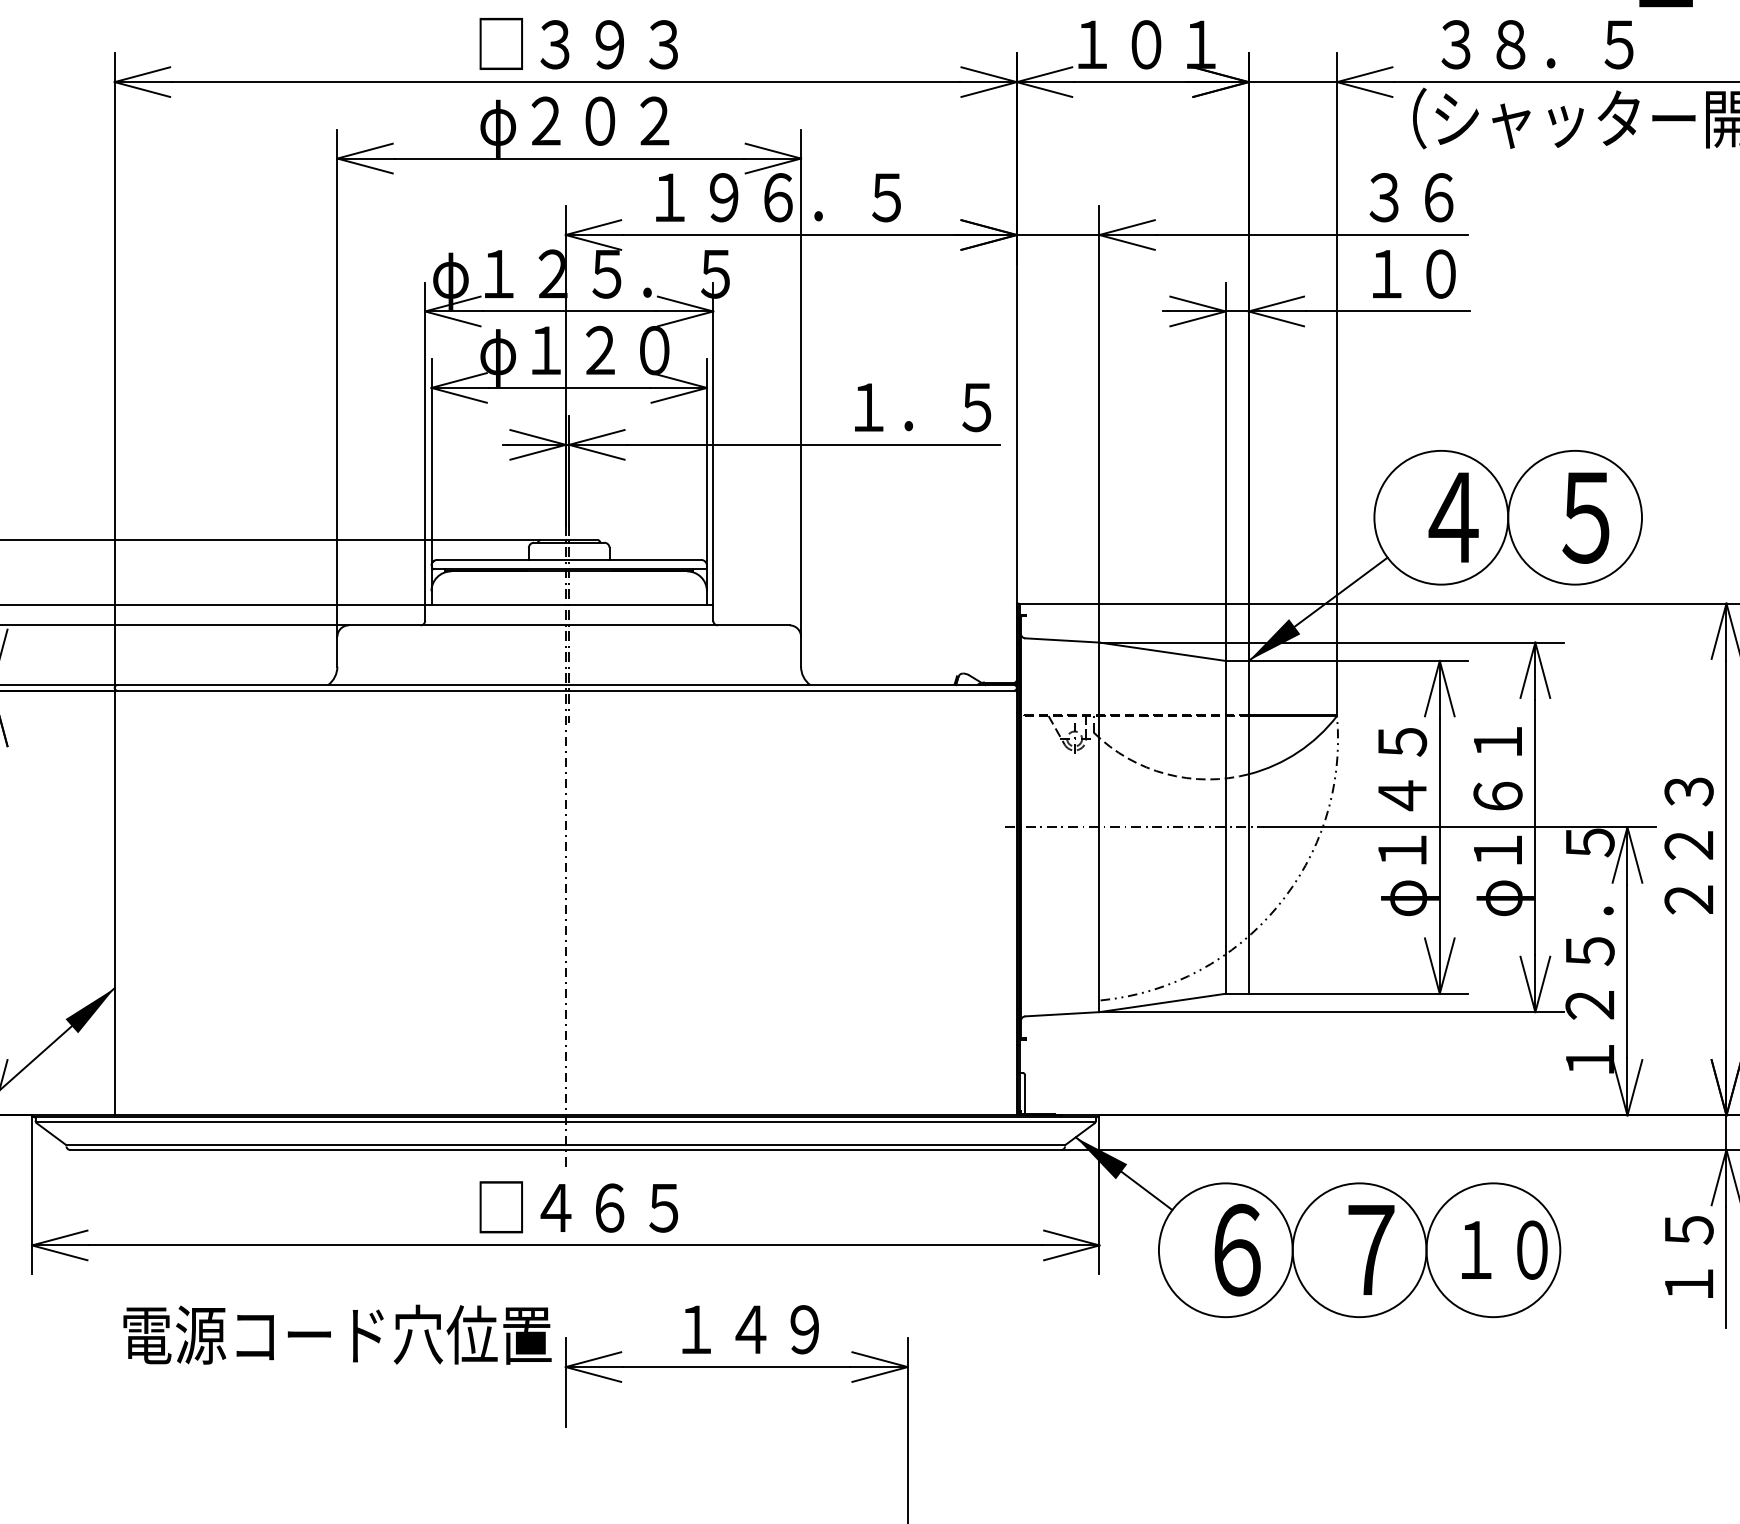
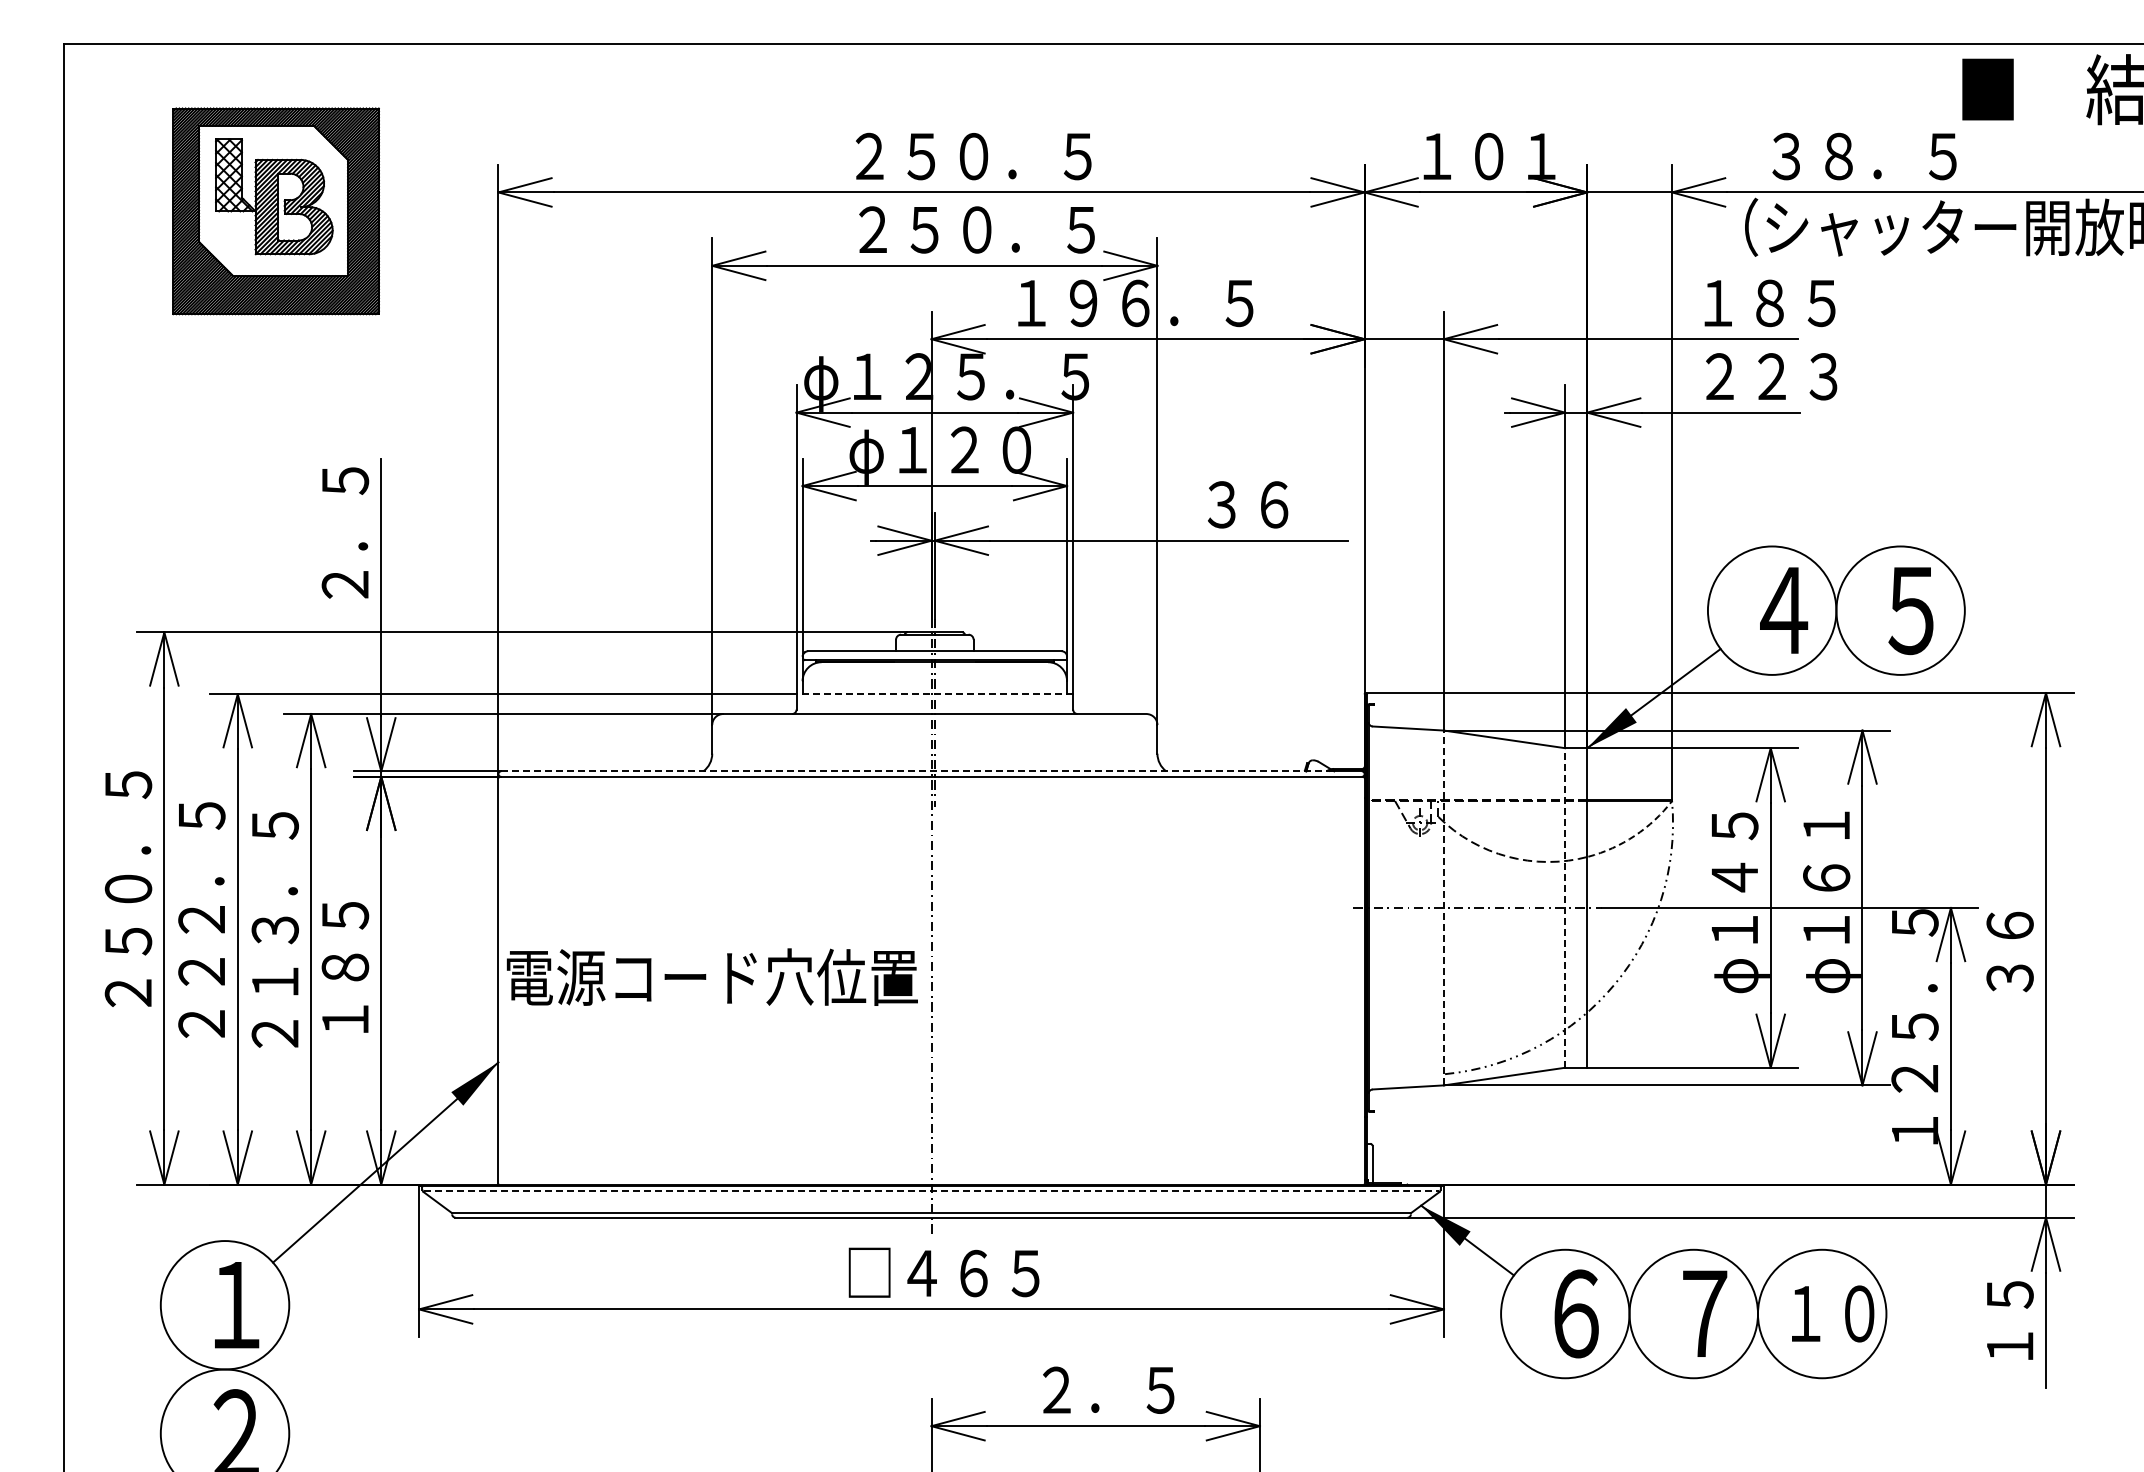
text: (605, 43) -> (969, 155), □３９３ -> ２５０．５
text: (607, 126) -> (971, 235), φ２０２ -> ２５０．５
text: (1438, 197) -> (1769, 303), ３６ -> １８５
text: (1440, 273) -> (1771, 376), １０ -> ２２３
text: (921, 407) -> (1273, 504), １．５ -> ３６
line: (568, 605) -> (934, 694), solid -> dashed
line: (551, 685) -> (917, 771), solid -> dashed
arc: (1297, 751) -> (1634, 835), solid -> dashed
line: (1098, 826) -> (1443, 907), solid -> dashed
line: (1226, 826) -> (1565, 907), solid -> dashed
text: (1688, 846) -> (2009, 926), ２２３ -> ３６
line: (565, 1122) -> (931, 1191), solid -> dashed
text: (750, 1328) -> (1108, 1389), １４９ -> ２．５
text: (336, 1334) -> (711, 976), moved

